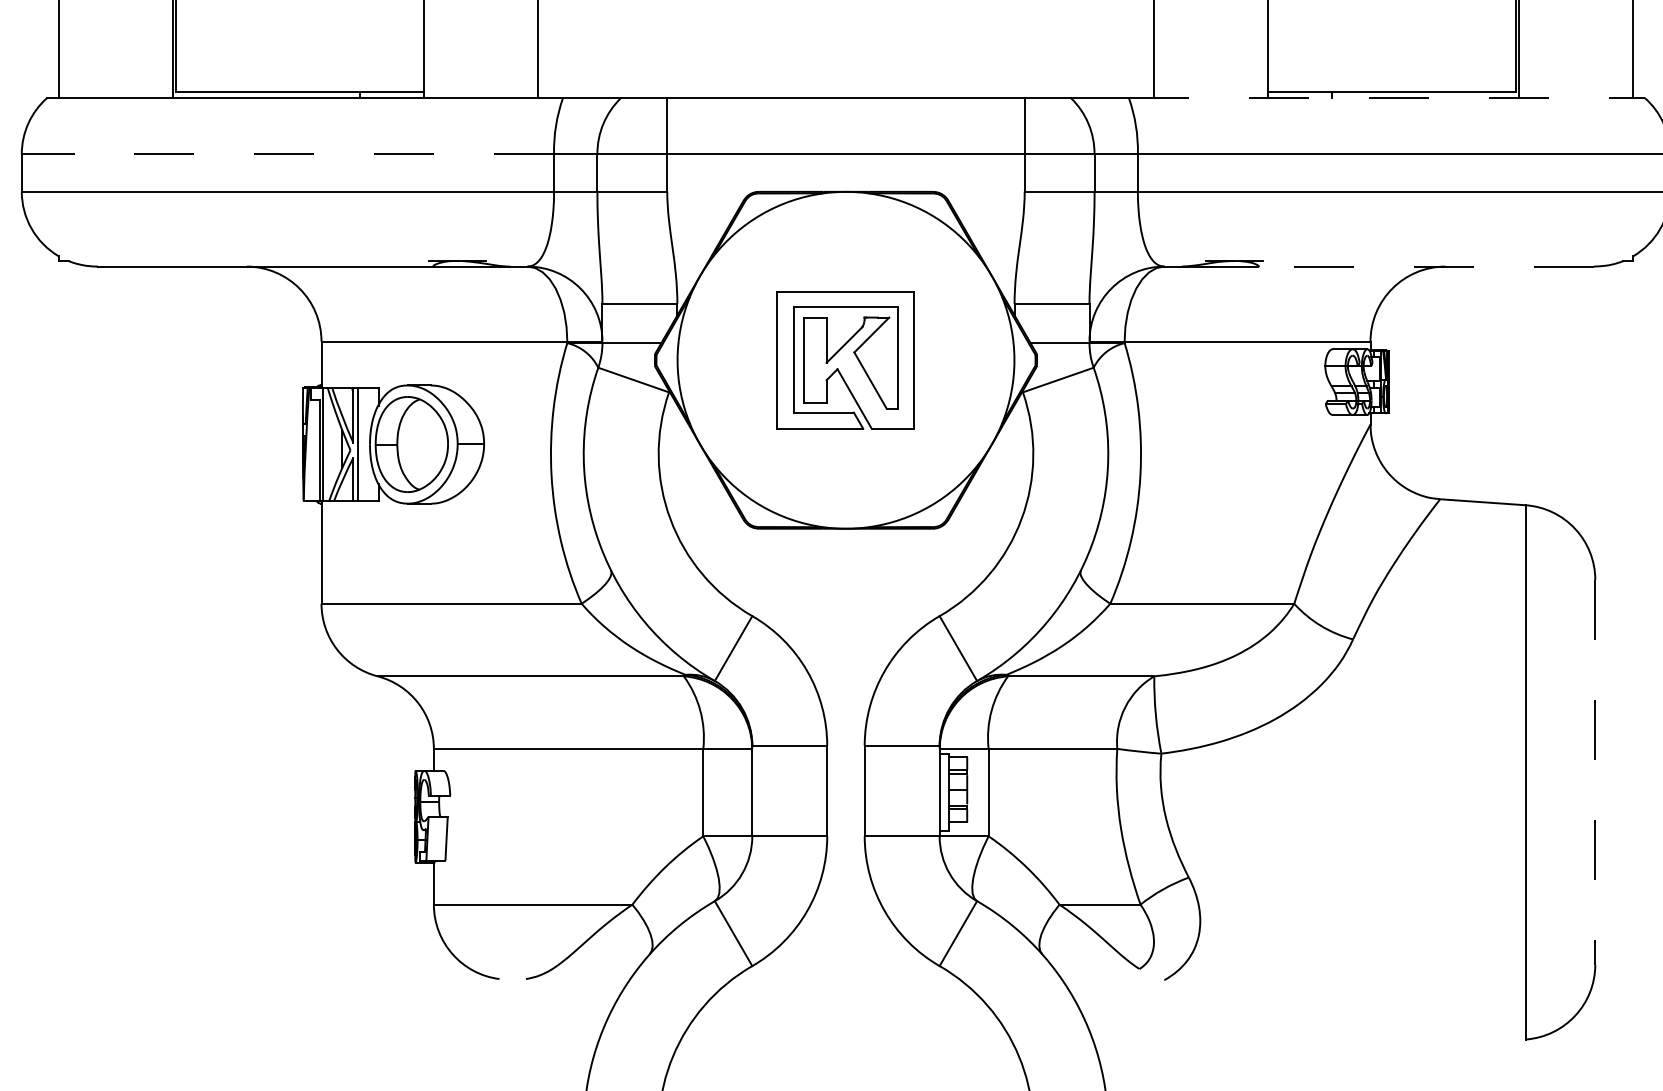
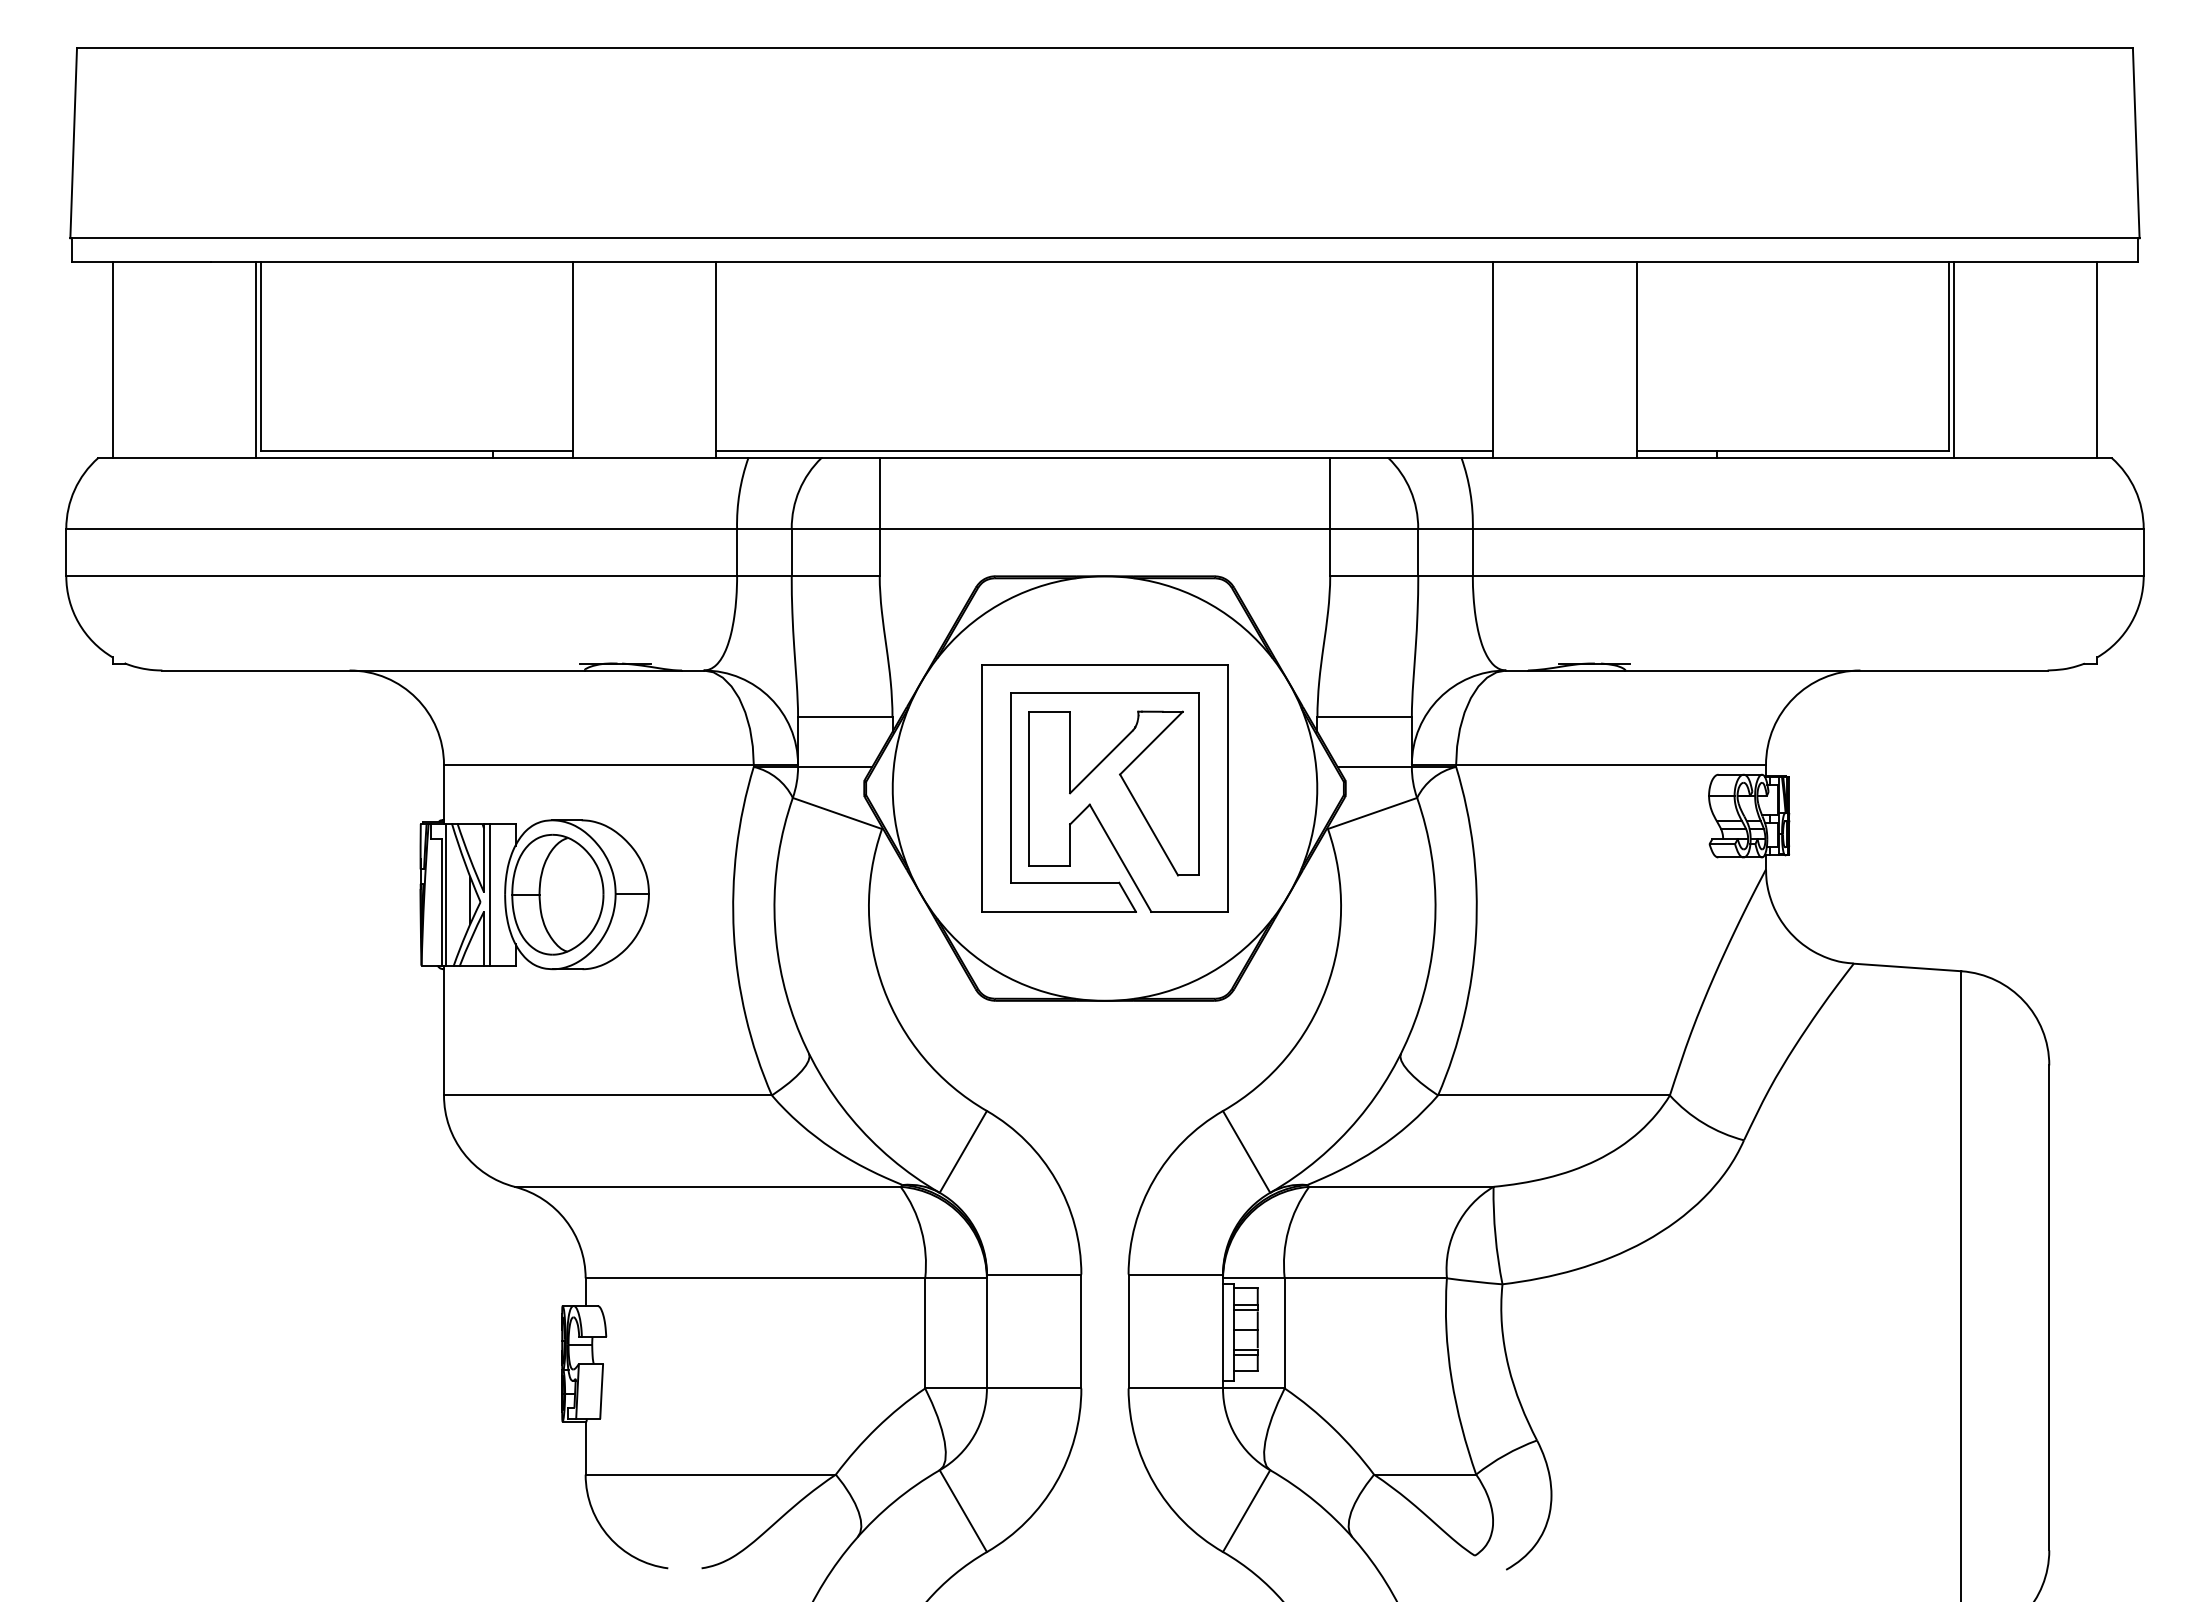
line: (845, 92) -> (1104, 450), added
line: (1387, 98) -> (1787, 458), dashed -> solid
line: (287, 153) -> (401, 528), dashed -> solid
line: (1425, 266) -> (1835, 670), dashed -> solid
part: (845, 360) -> (1104, 788), size x1.43
line: (1595, 772) -> (2049, 1308), dashed -> solid

